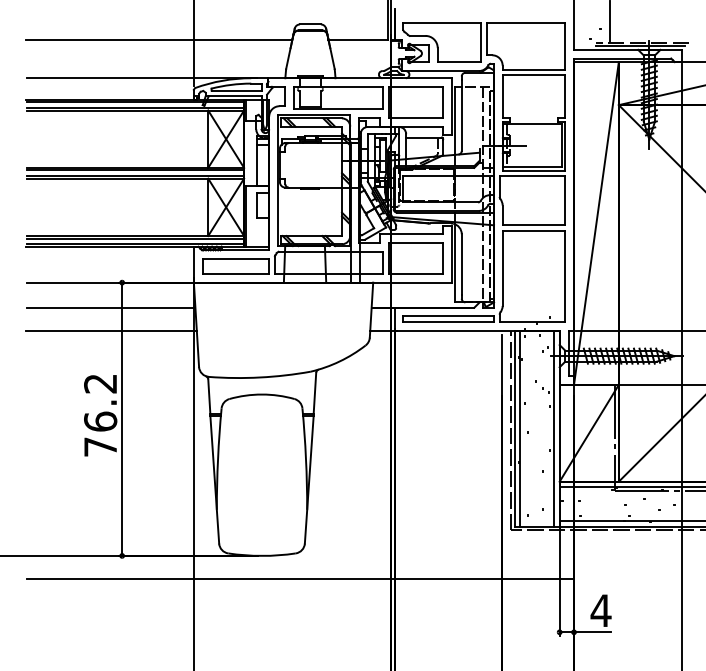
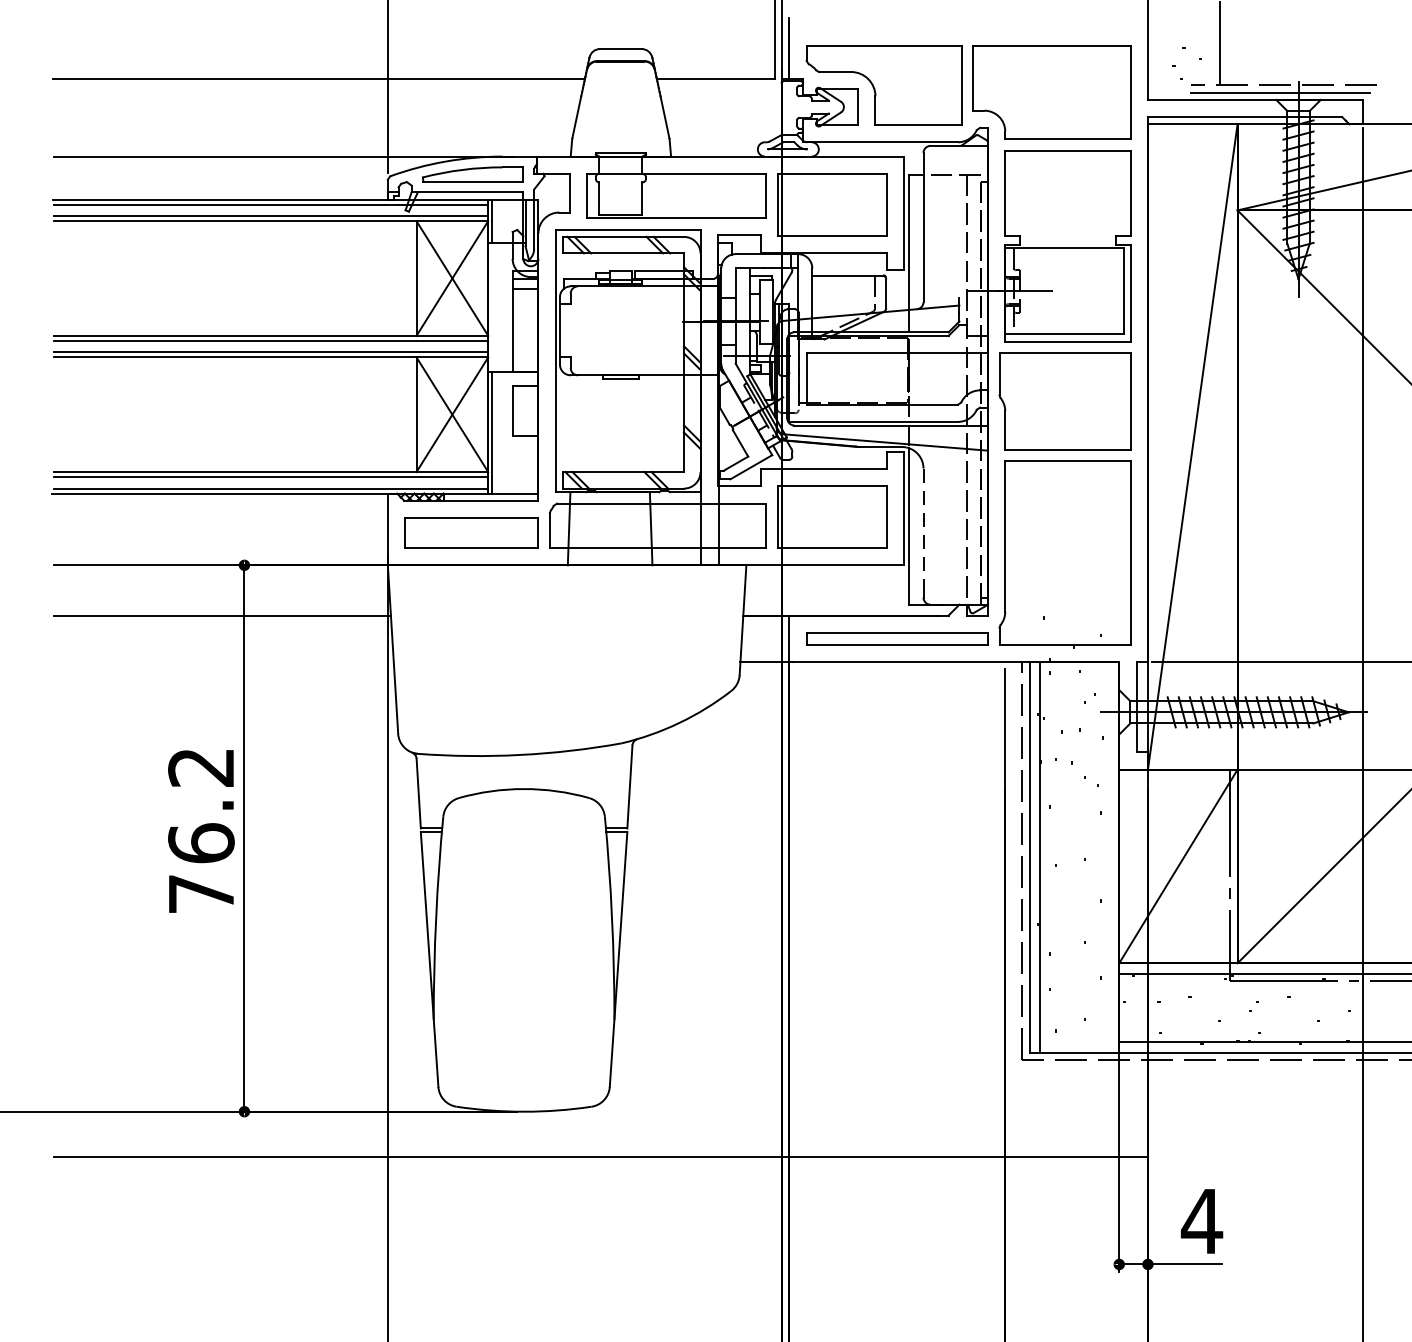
line: (461, 265) -> (922, 531), solid -> dashed
line: (111, 331) -> (223, 663), removed
line: (554, 428) -> (1108, 856), removed

